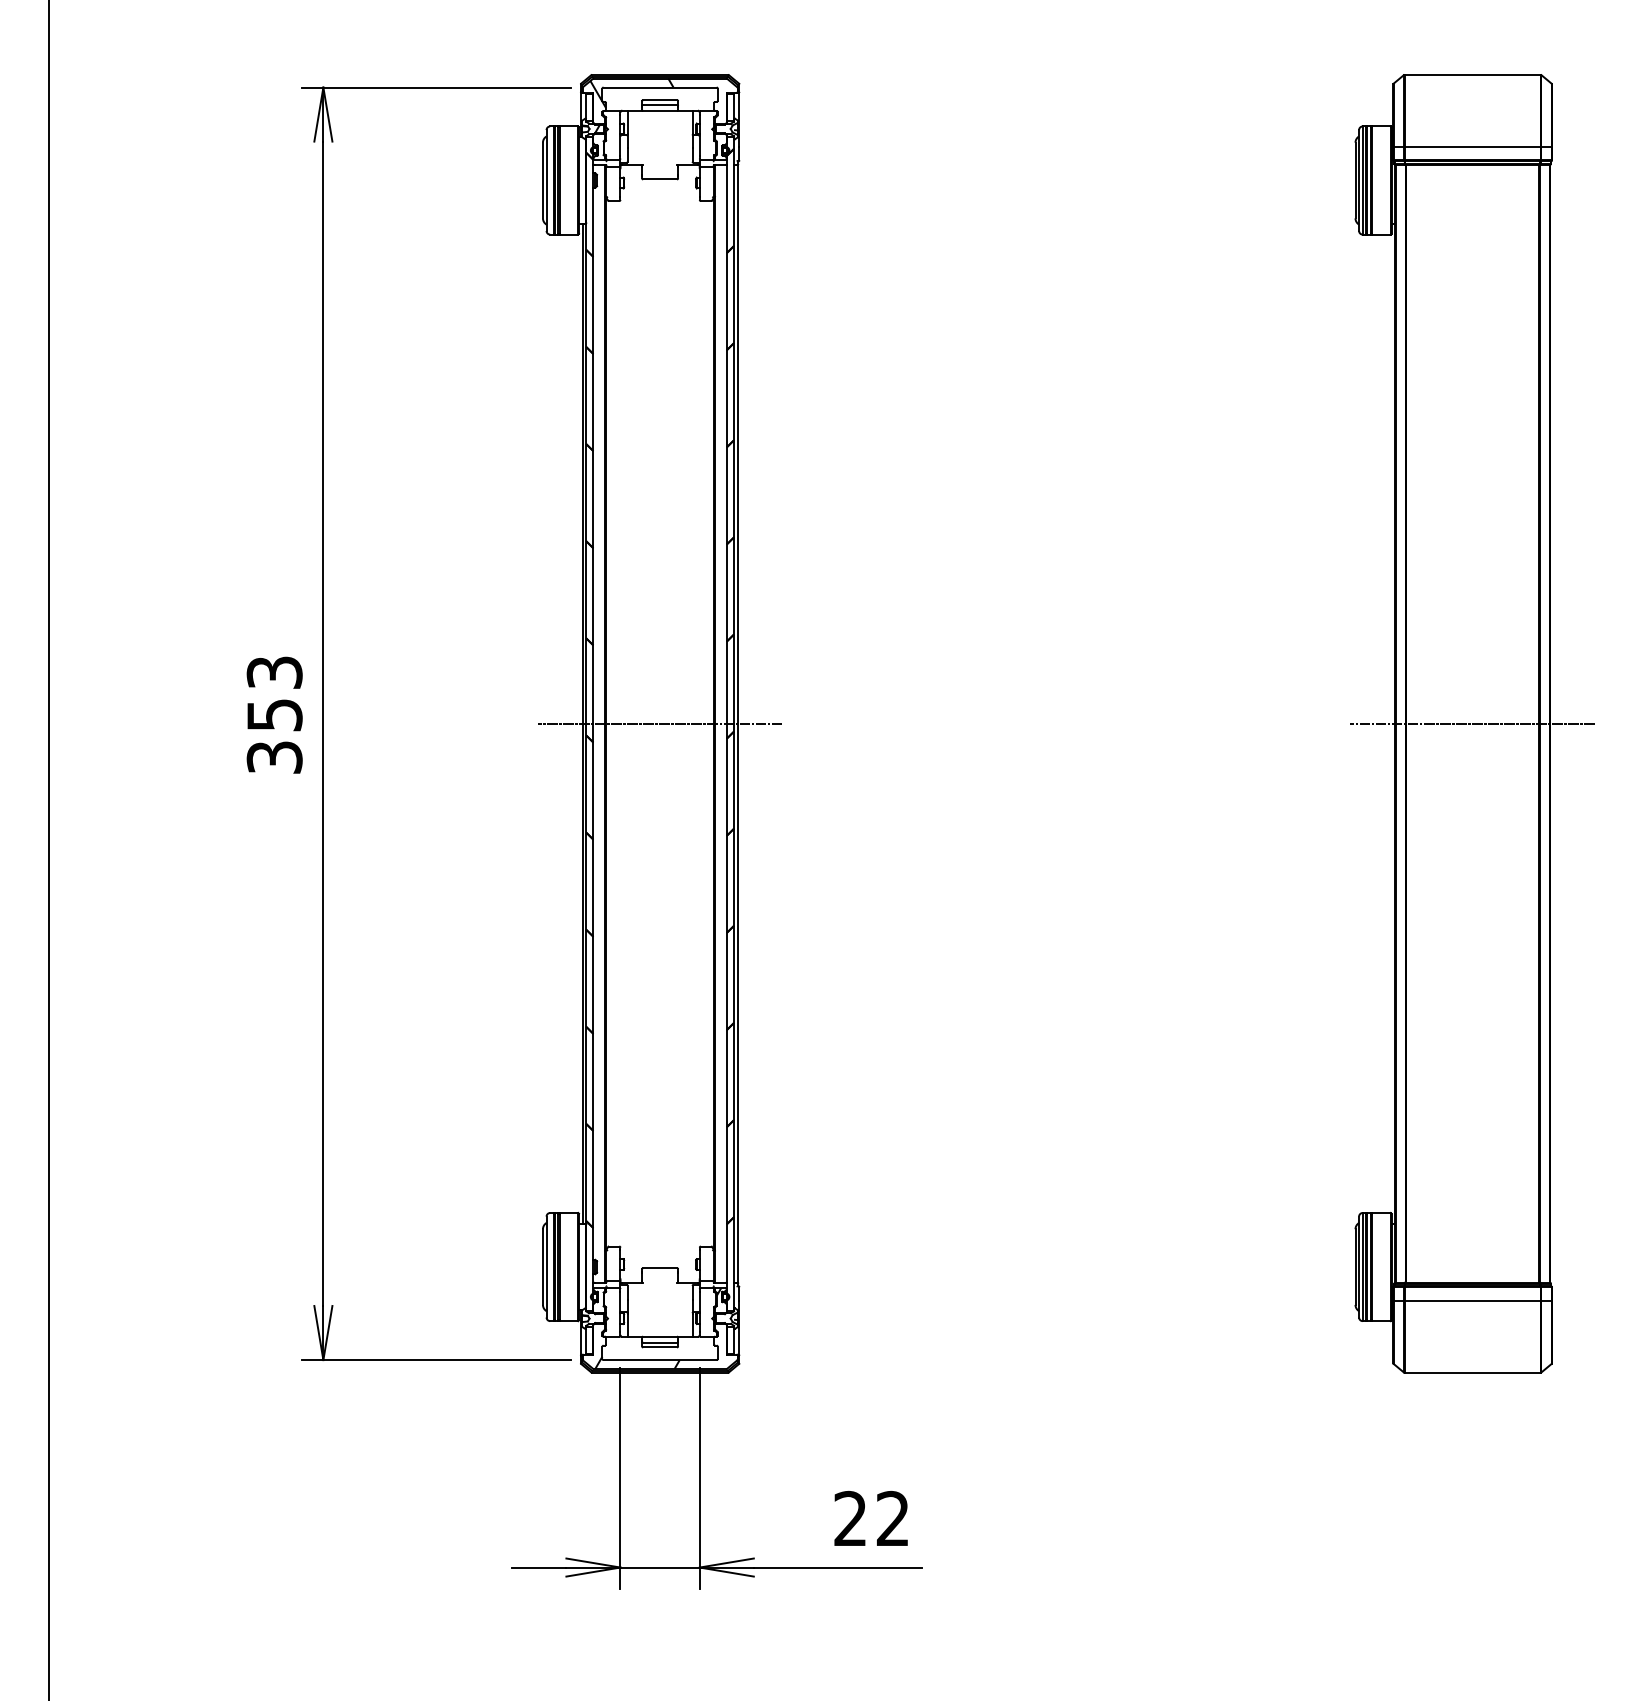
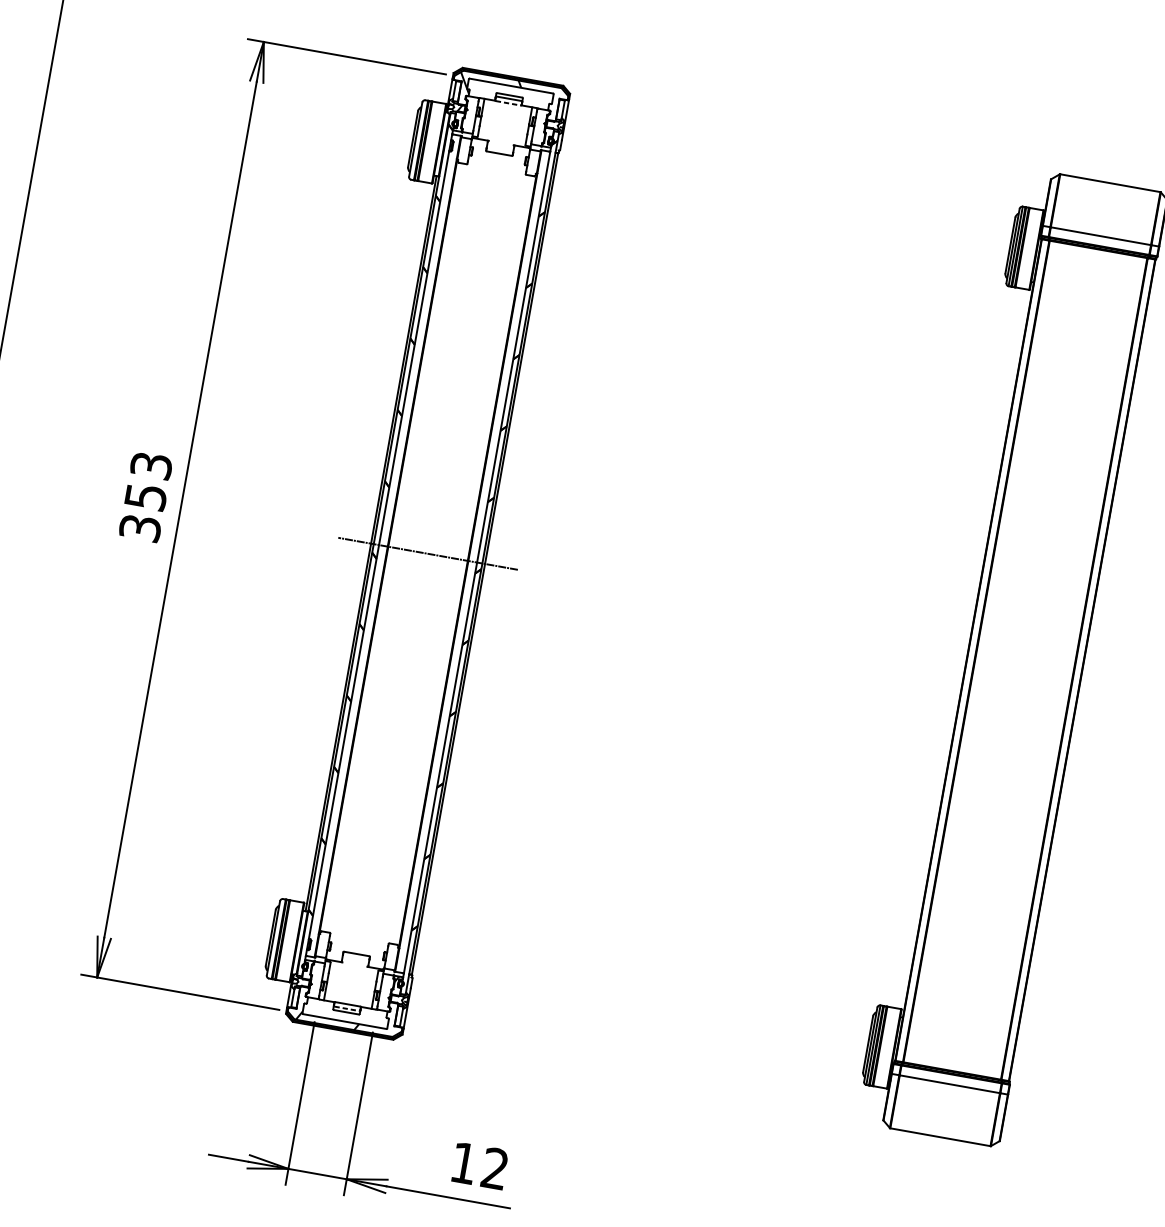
line: (660, 110) -> (508, 103), solid -> dashed
line: (1472, 723) -> (1025, 659), removed
line: (660, 1342) -> (347, 1008), solid -> dashed
text: (849, 1517) -> (463, 1162), 22 -> 12

